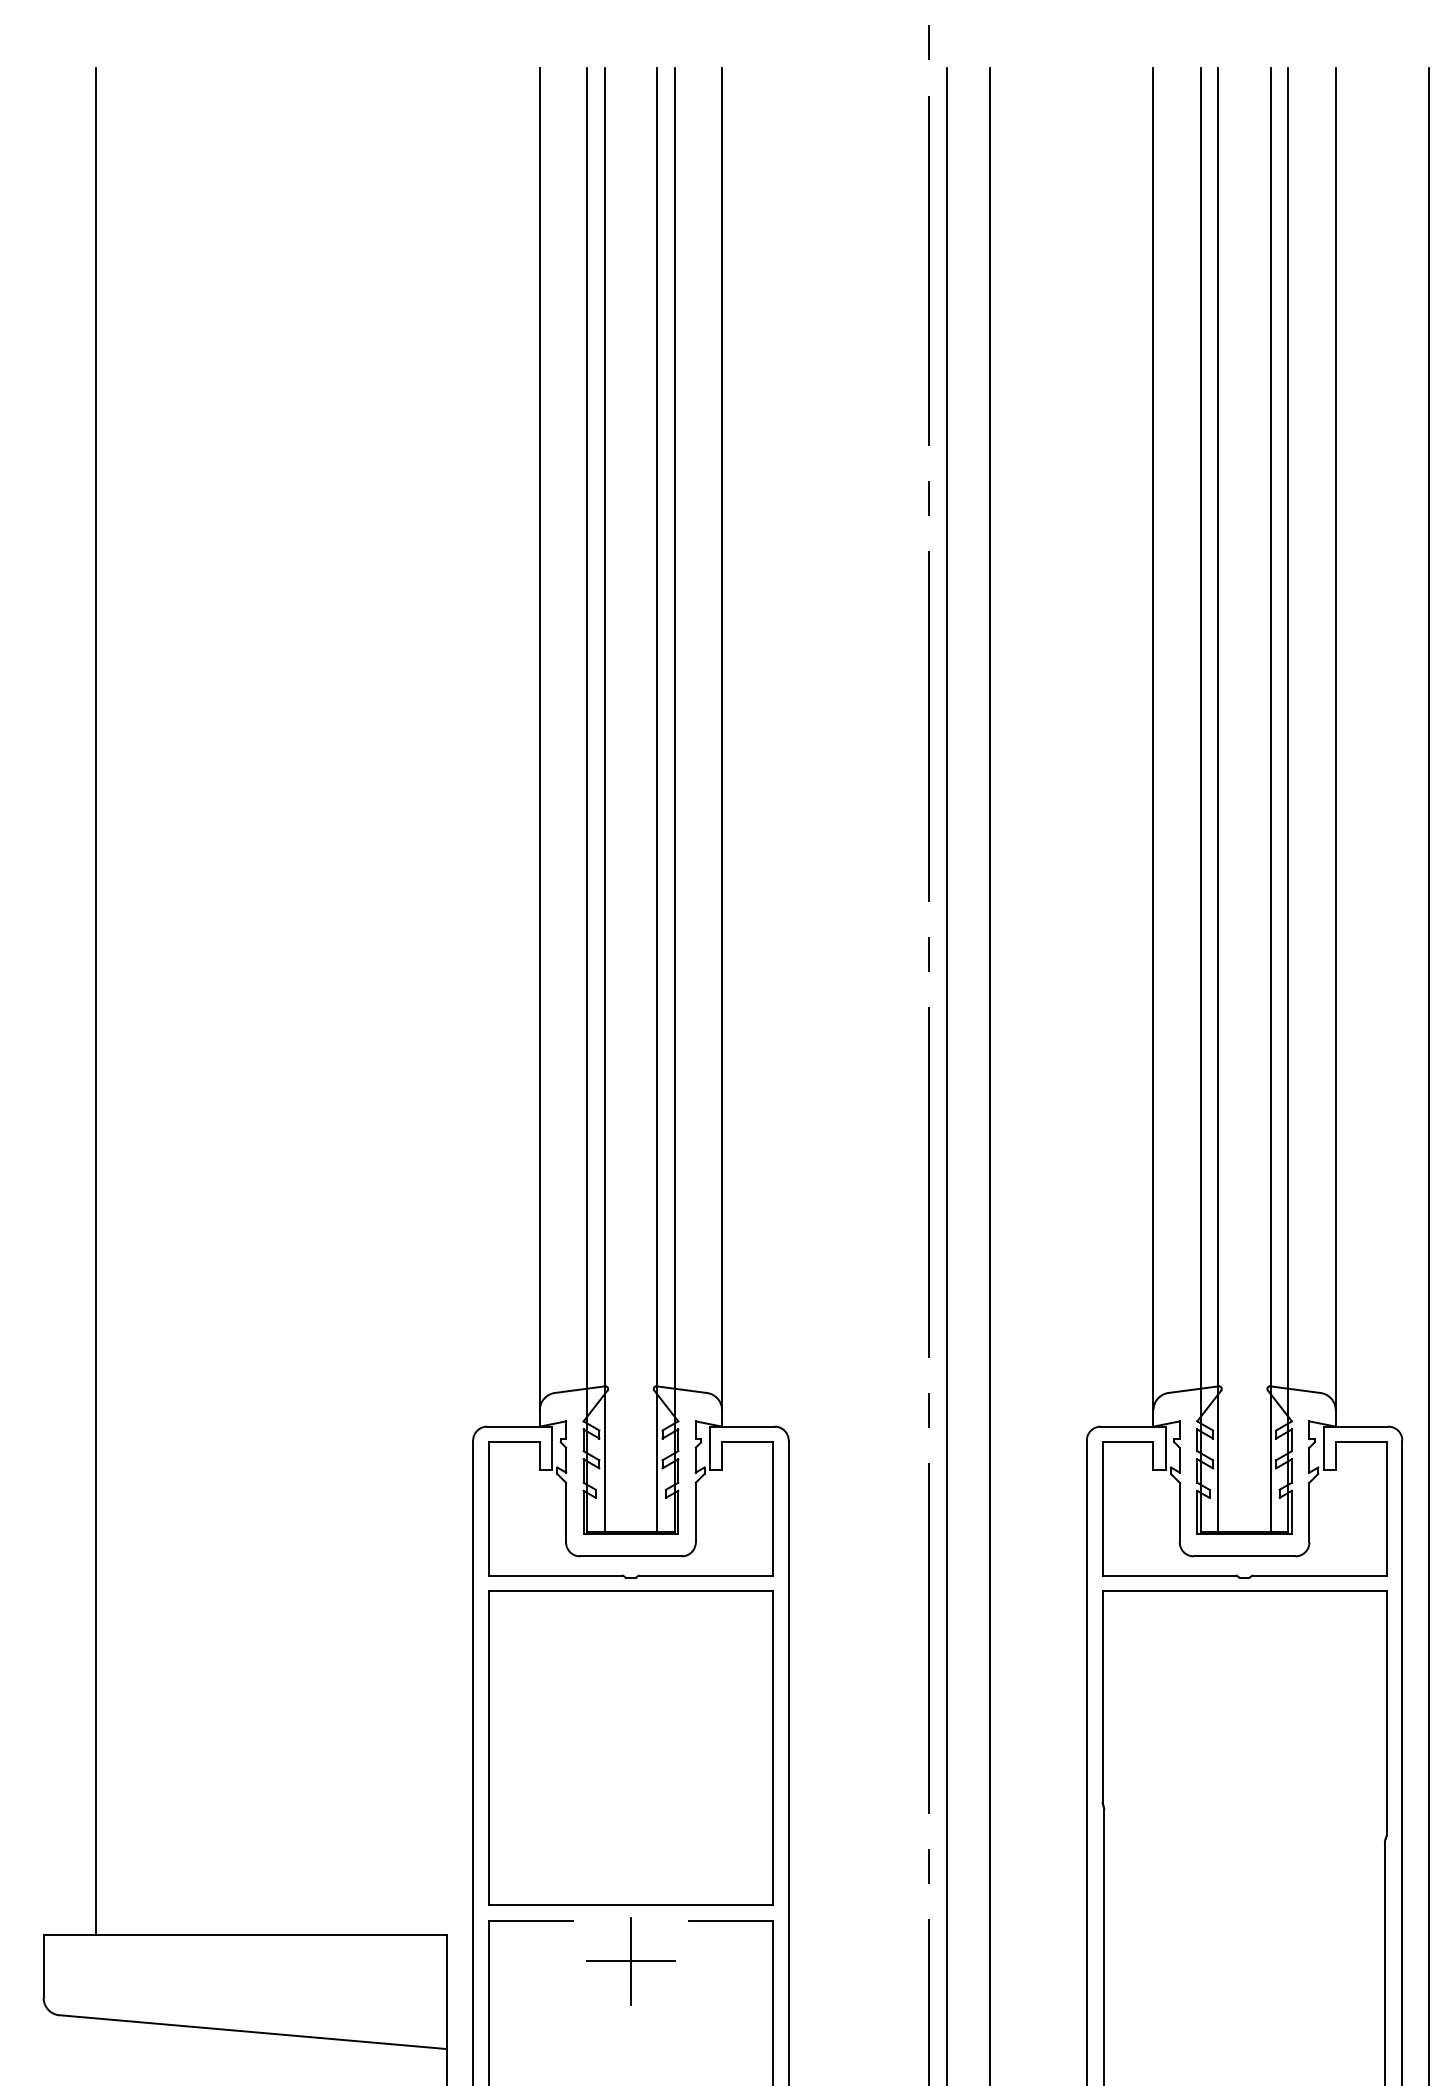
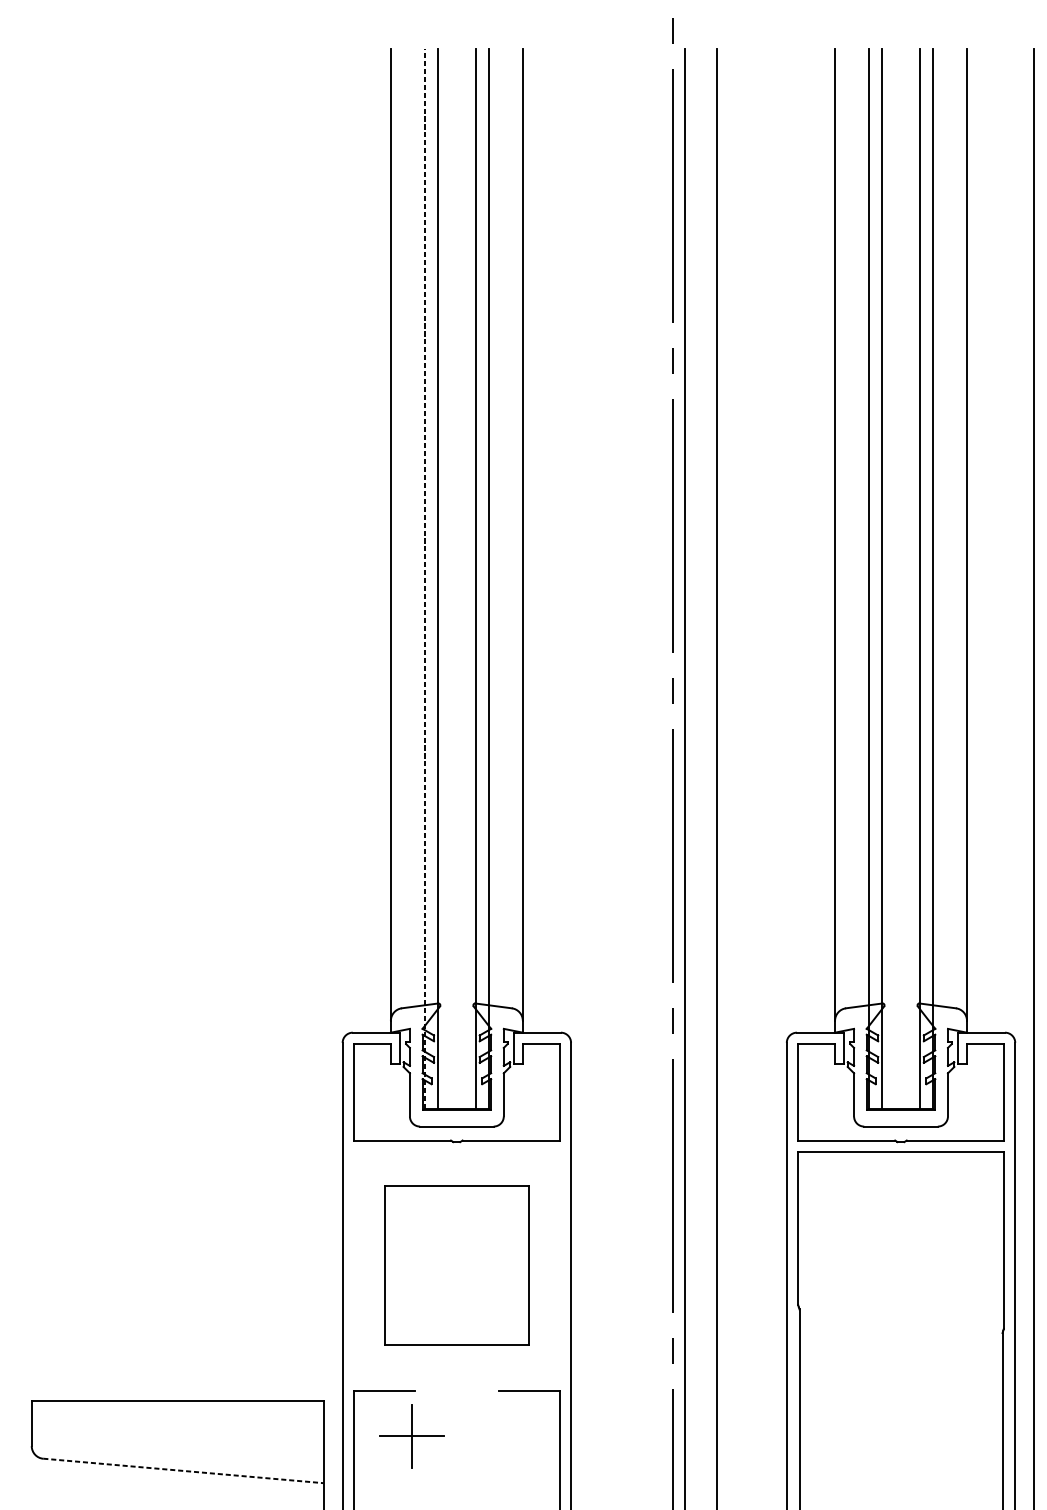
line: (587, 799) -> (425, 578), solid -> dashed
line: (96, 1001) -> (70, 724), removed
part: (630, 1747) -> (456, 1264), size x0.7
part: (630, 1961) -> (411, 1436), moved
line: (253, 2032) -> (183, 1471), solid -> dashed

